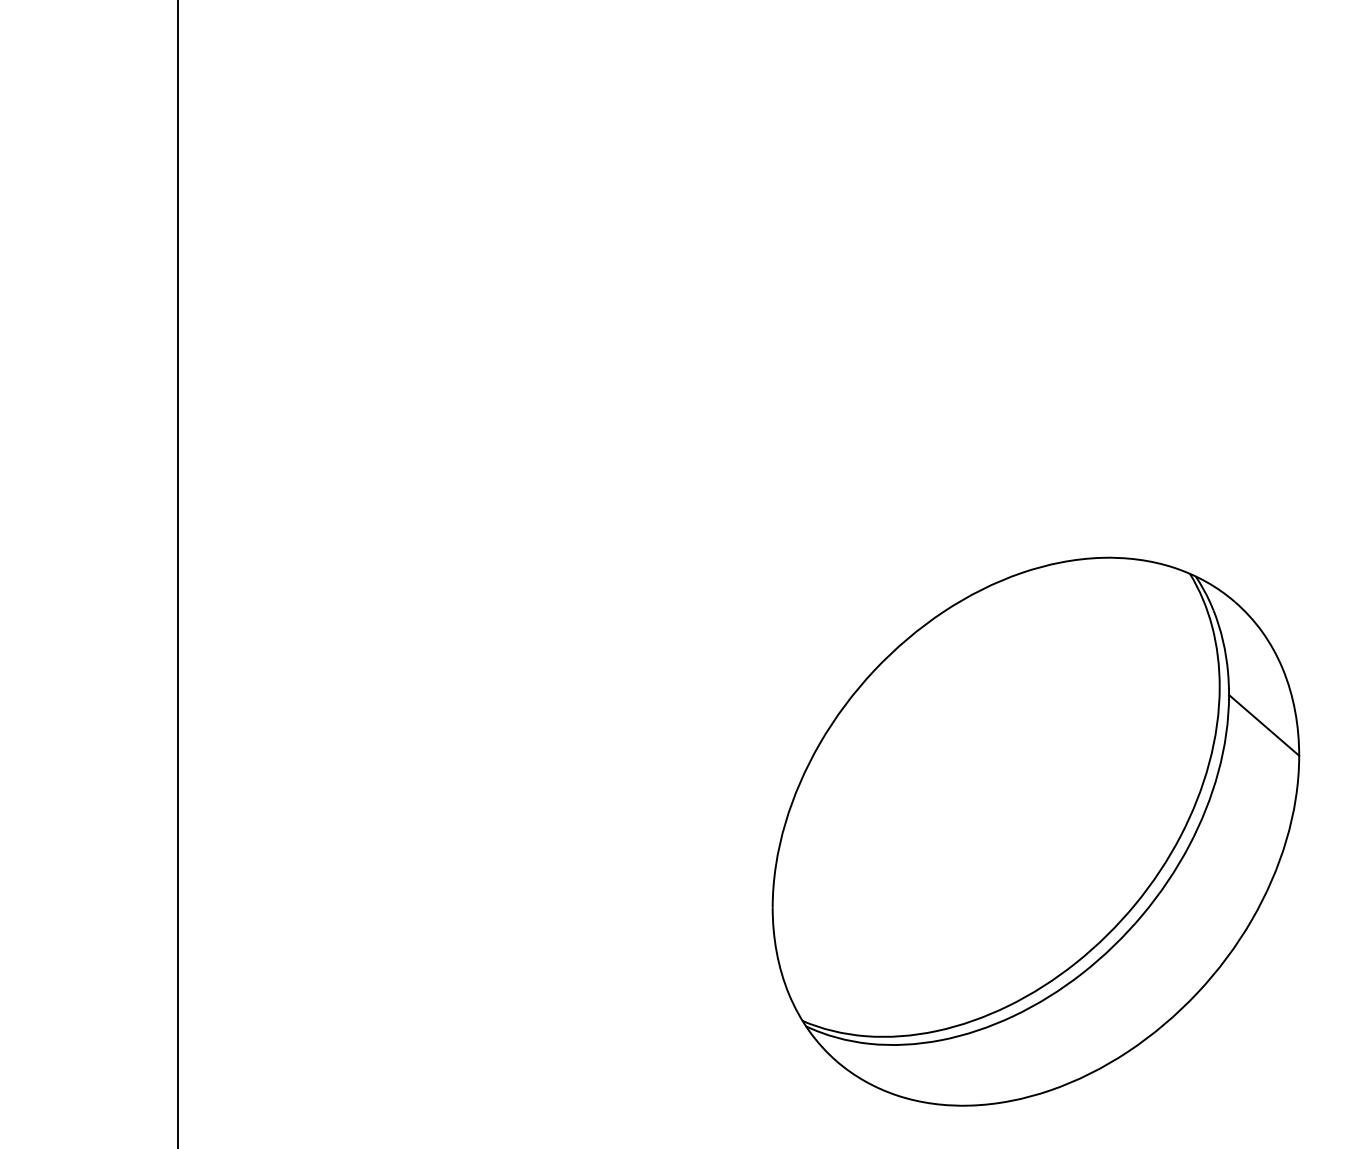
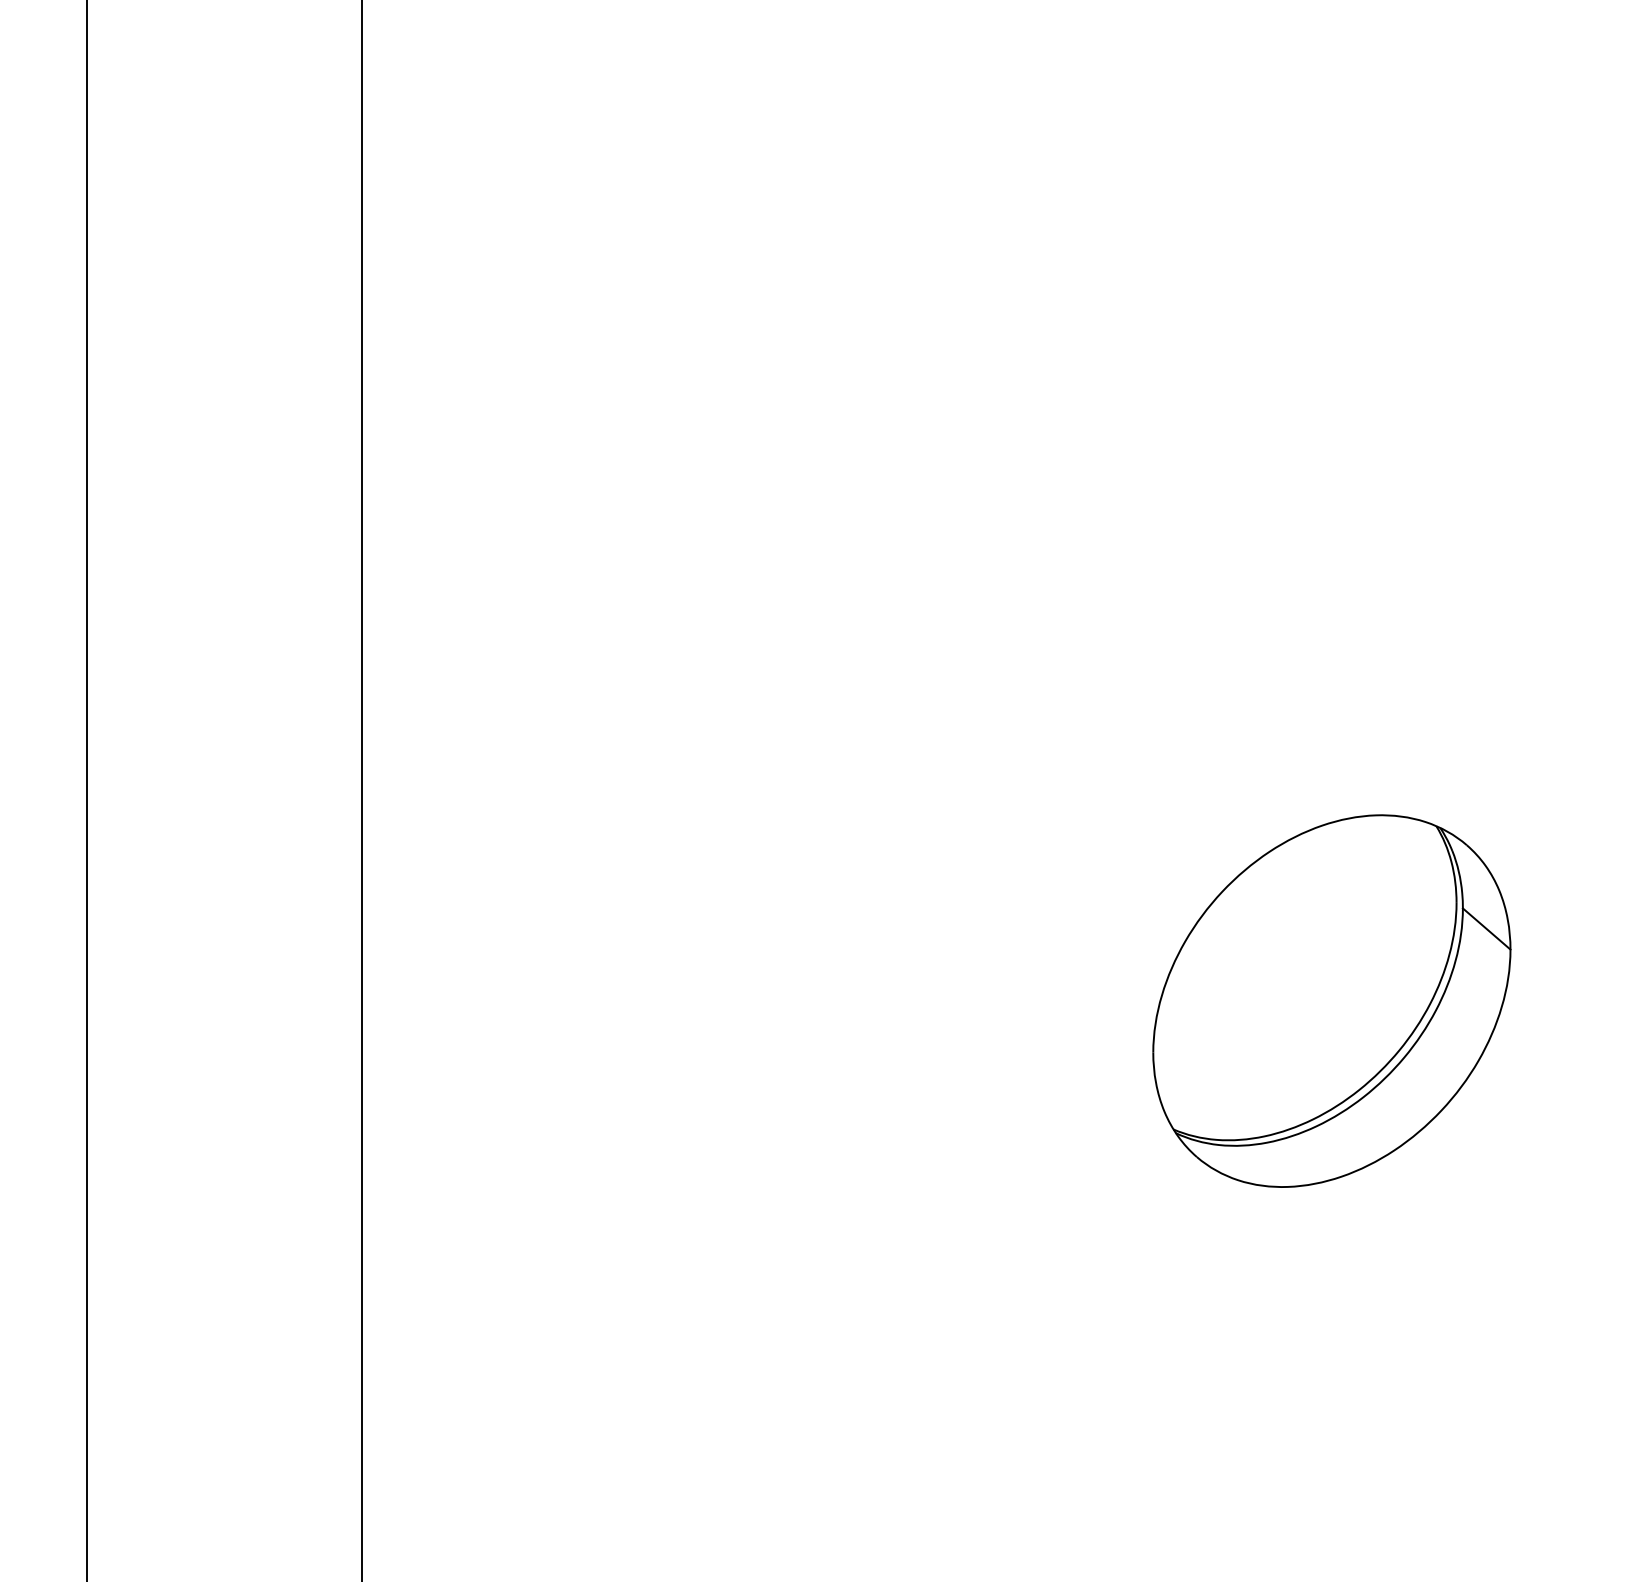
part: (1035, 831) -> (1331, 1000), size x0.6

